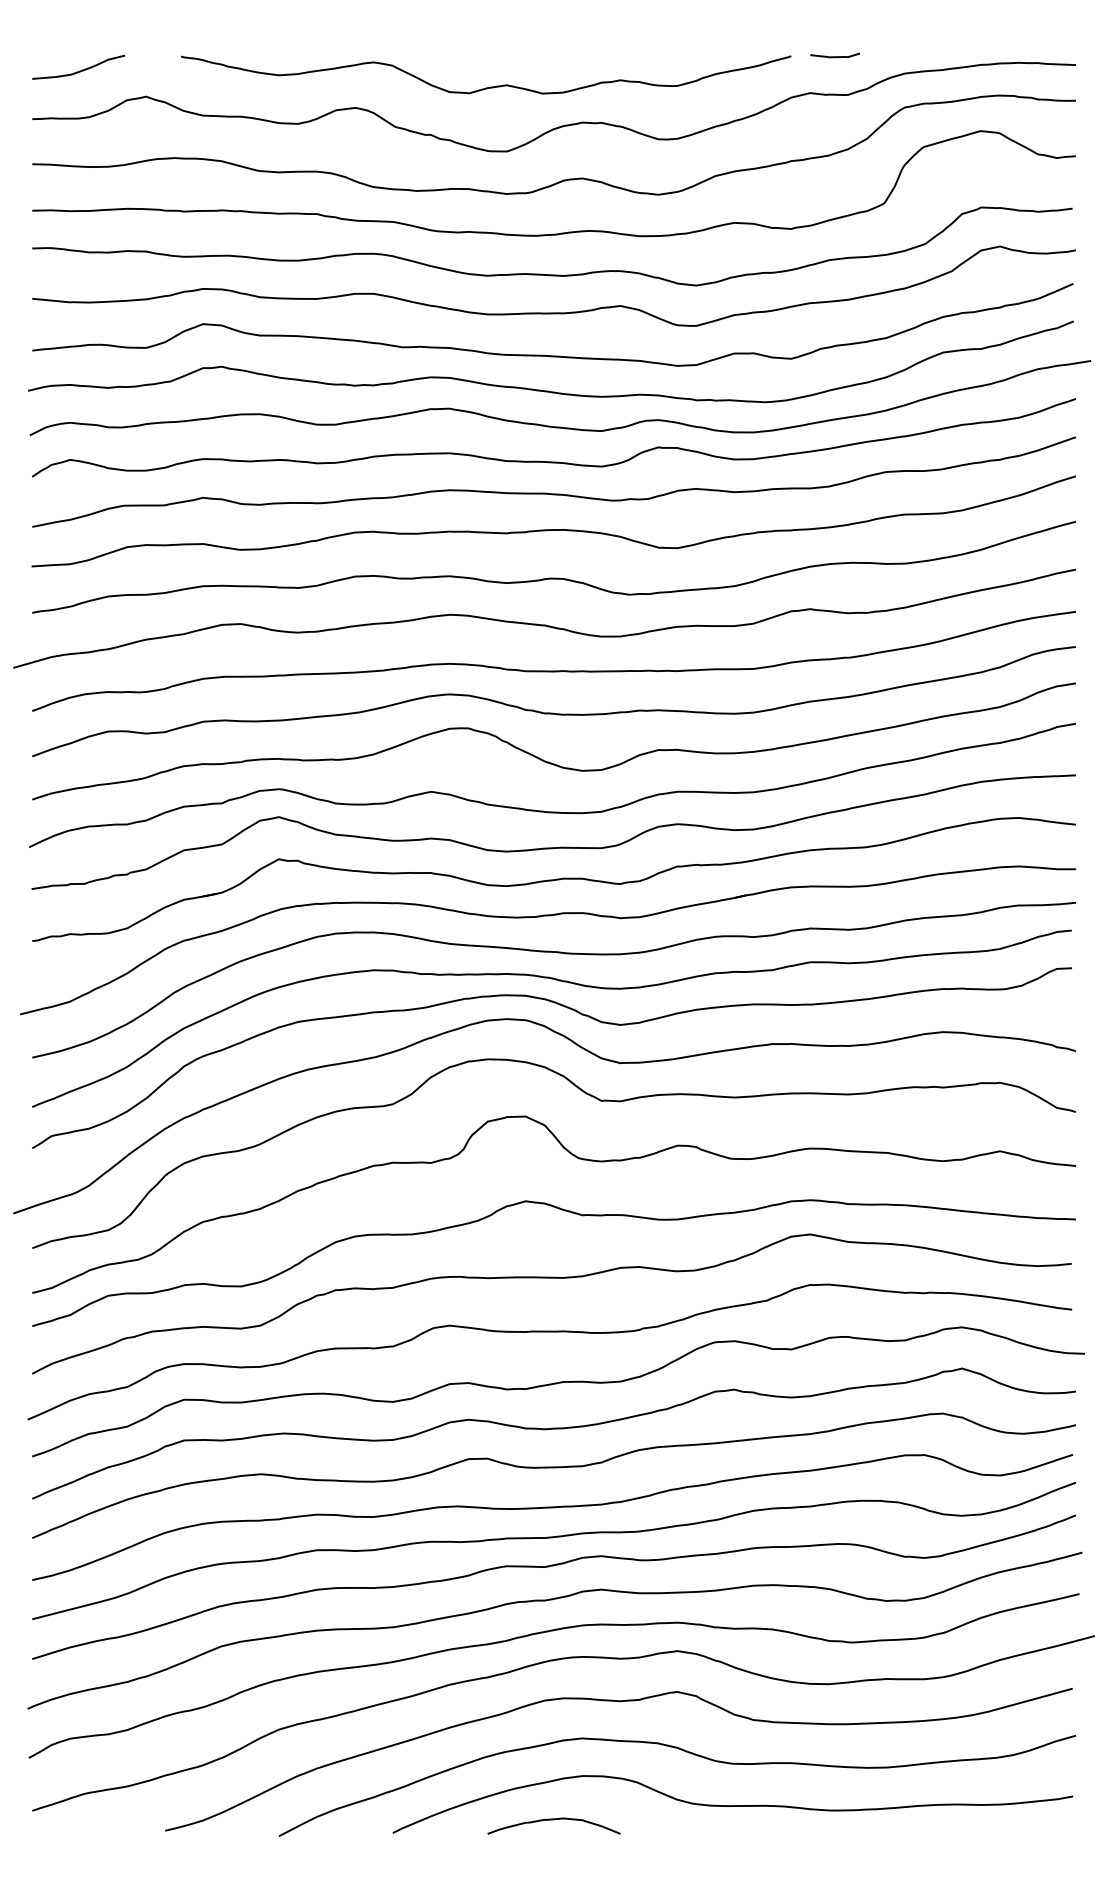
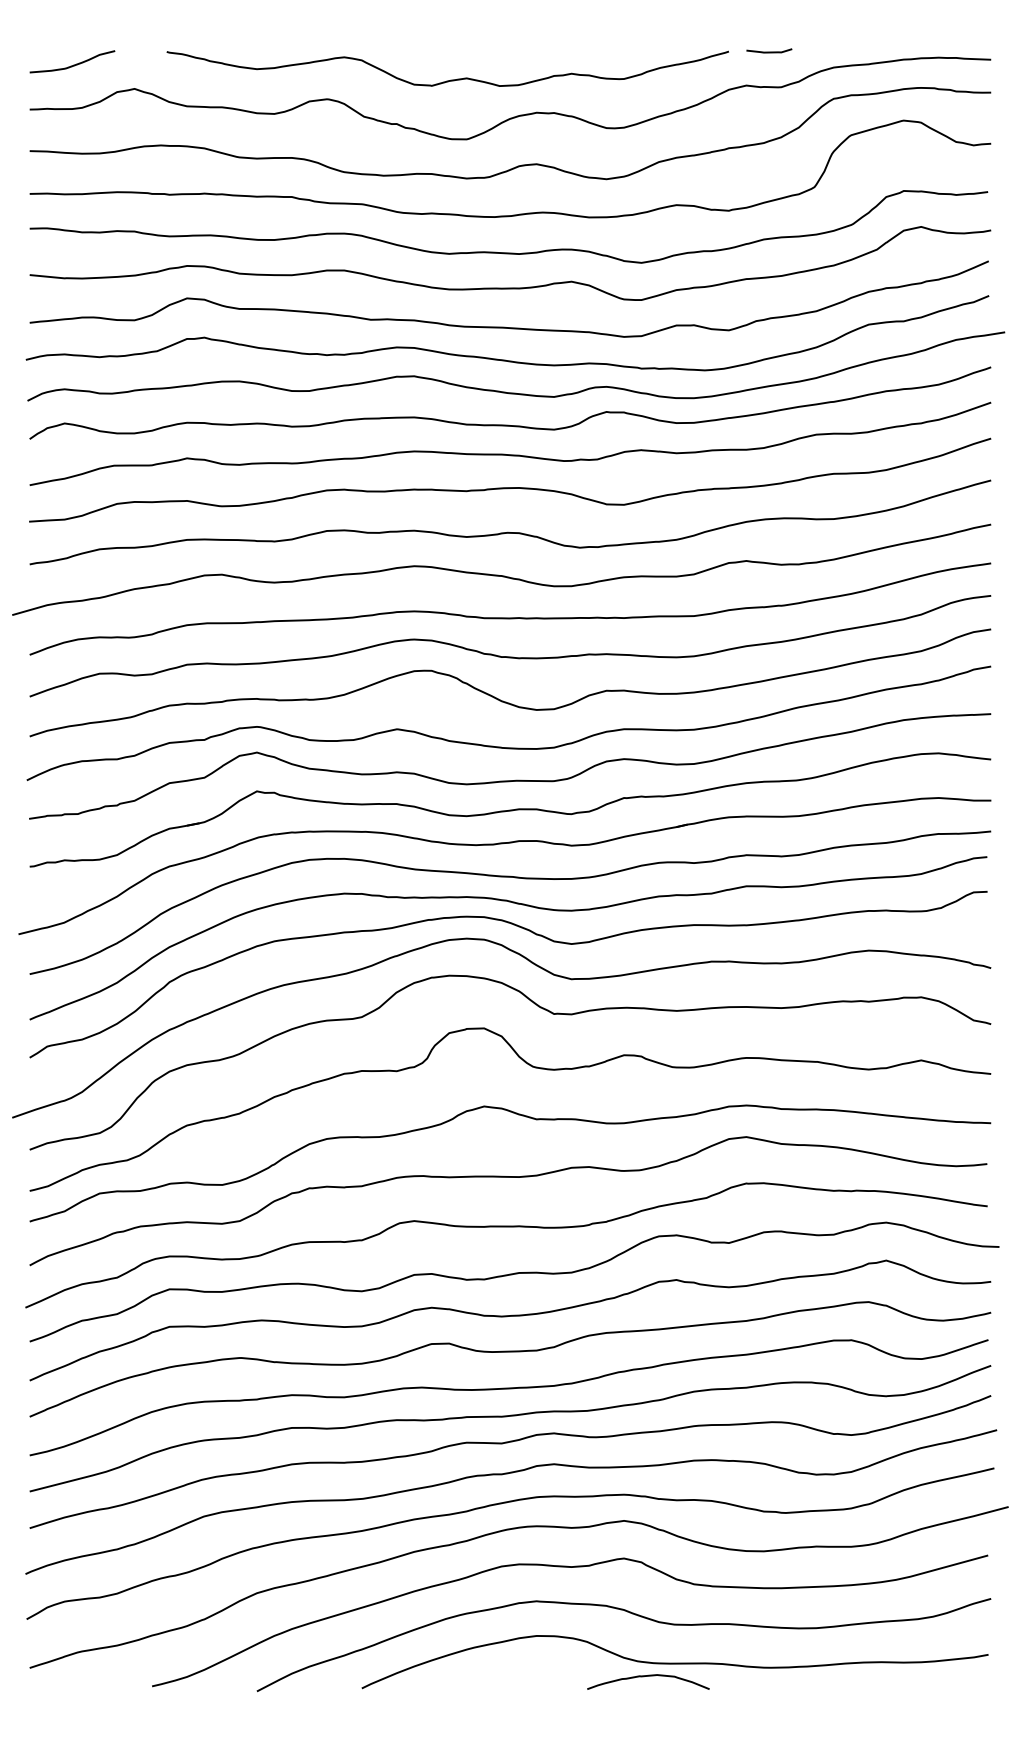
curve: (554, 1820) -> (648, 1676), moved

